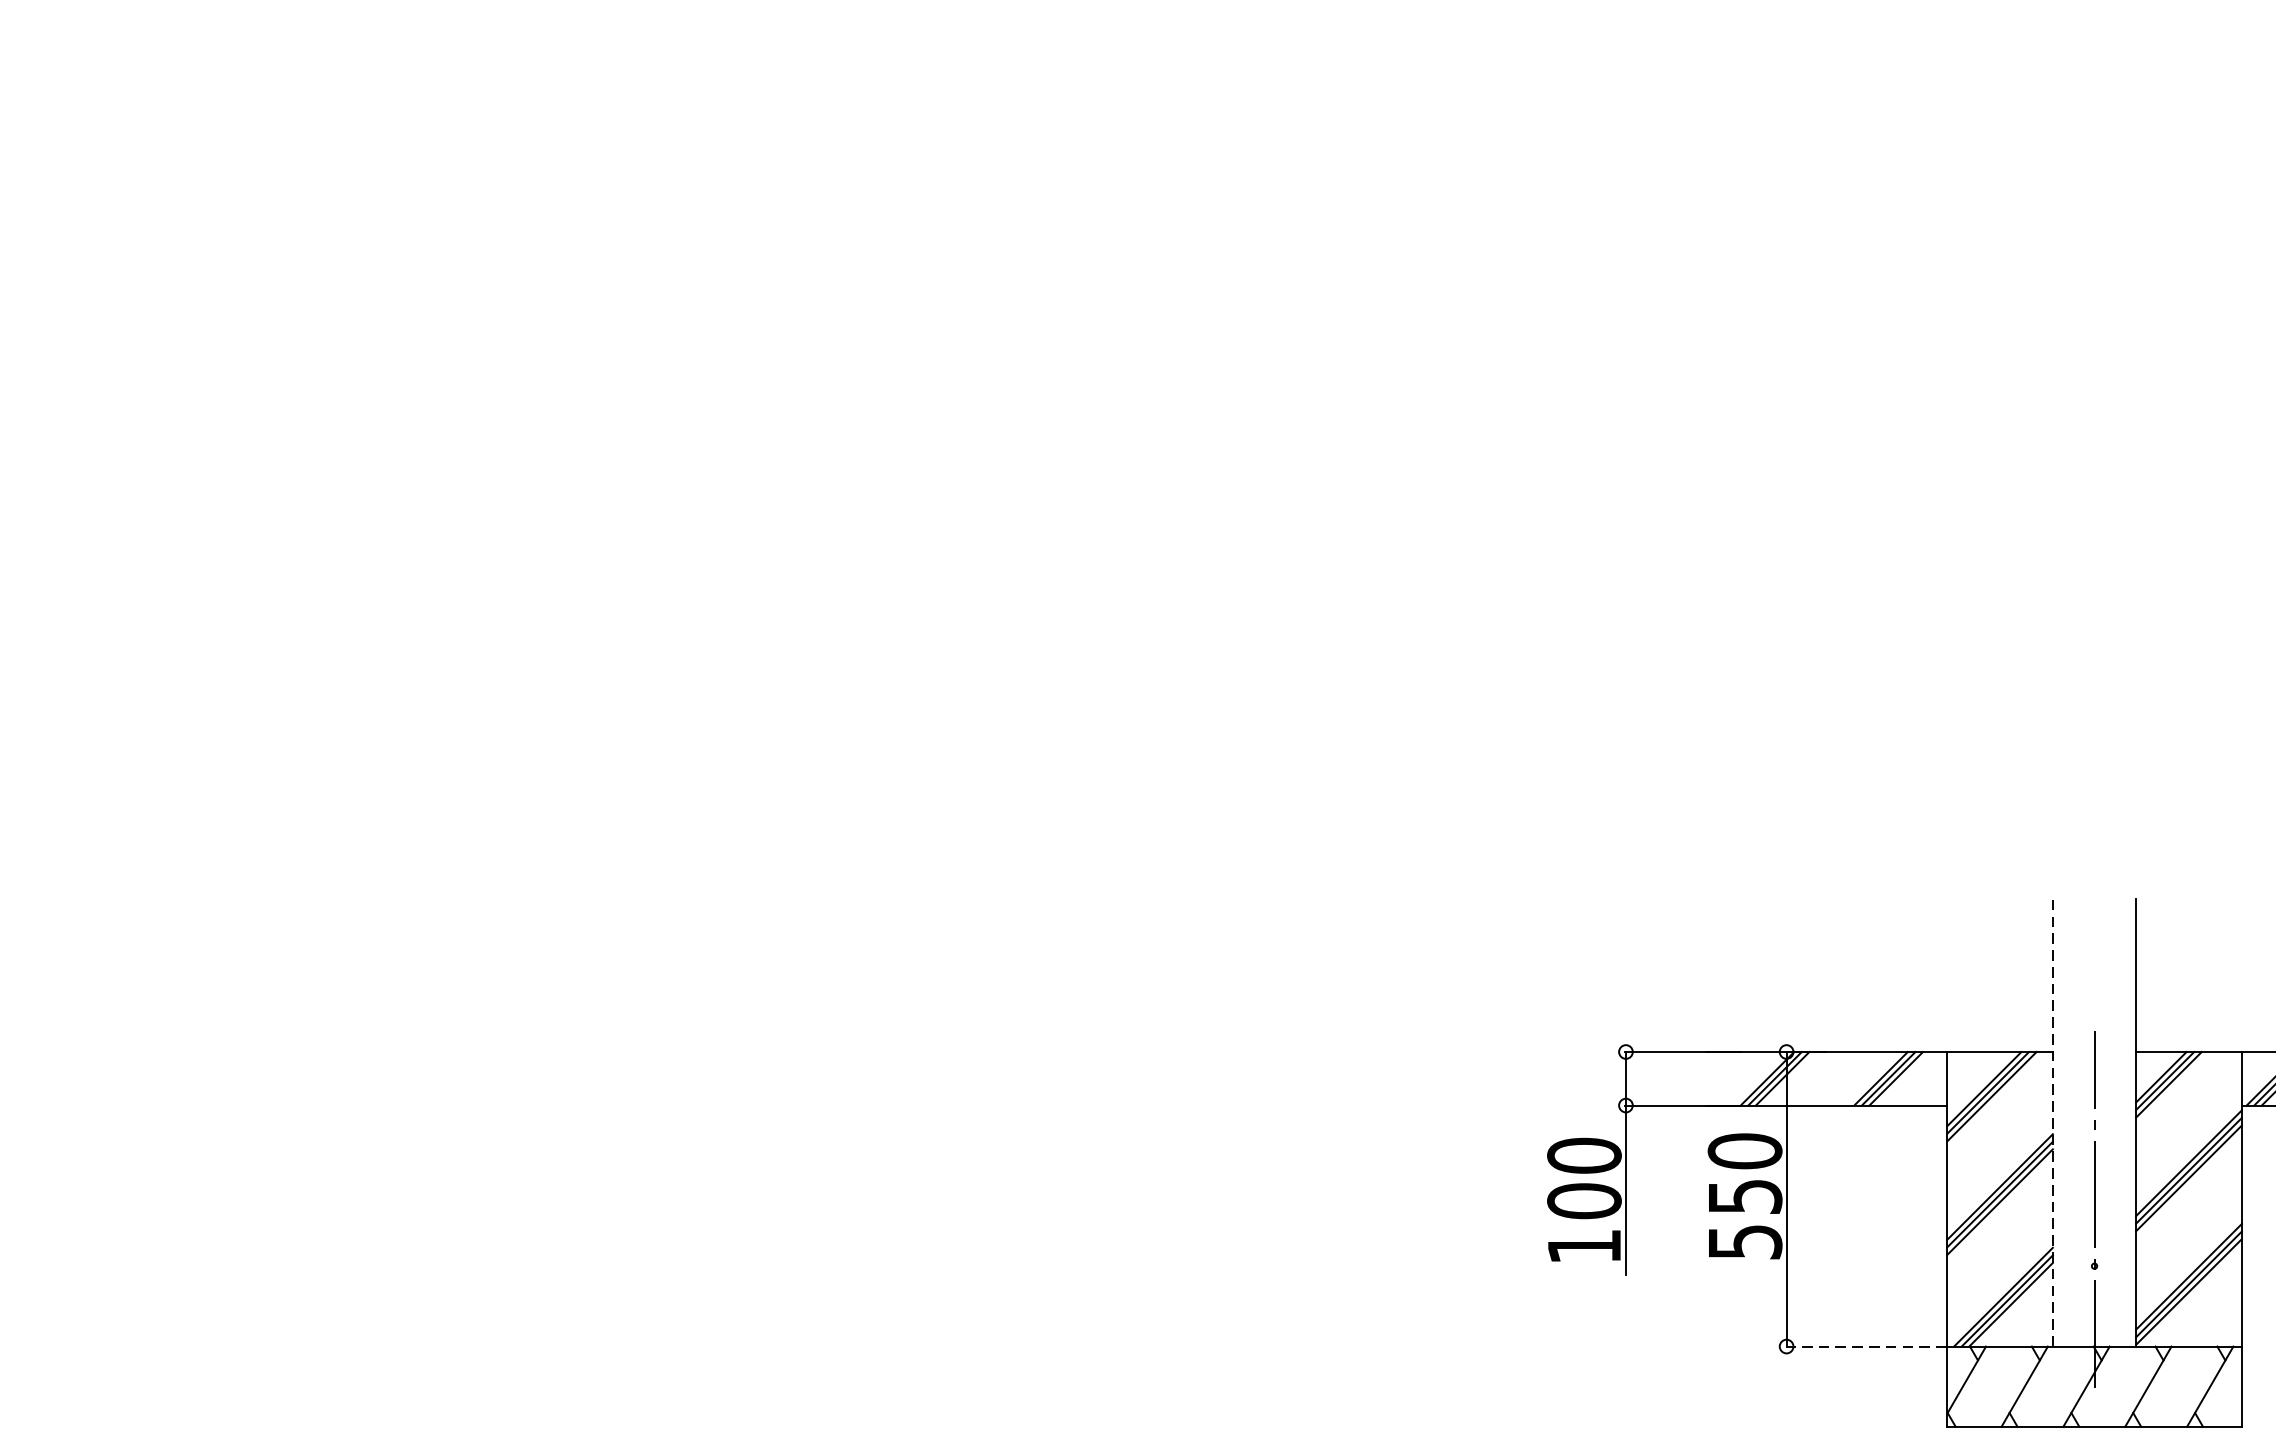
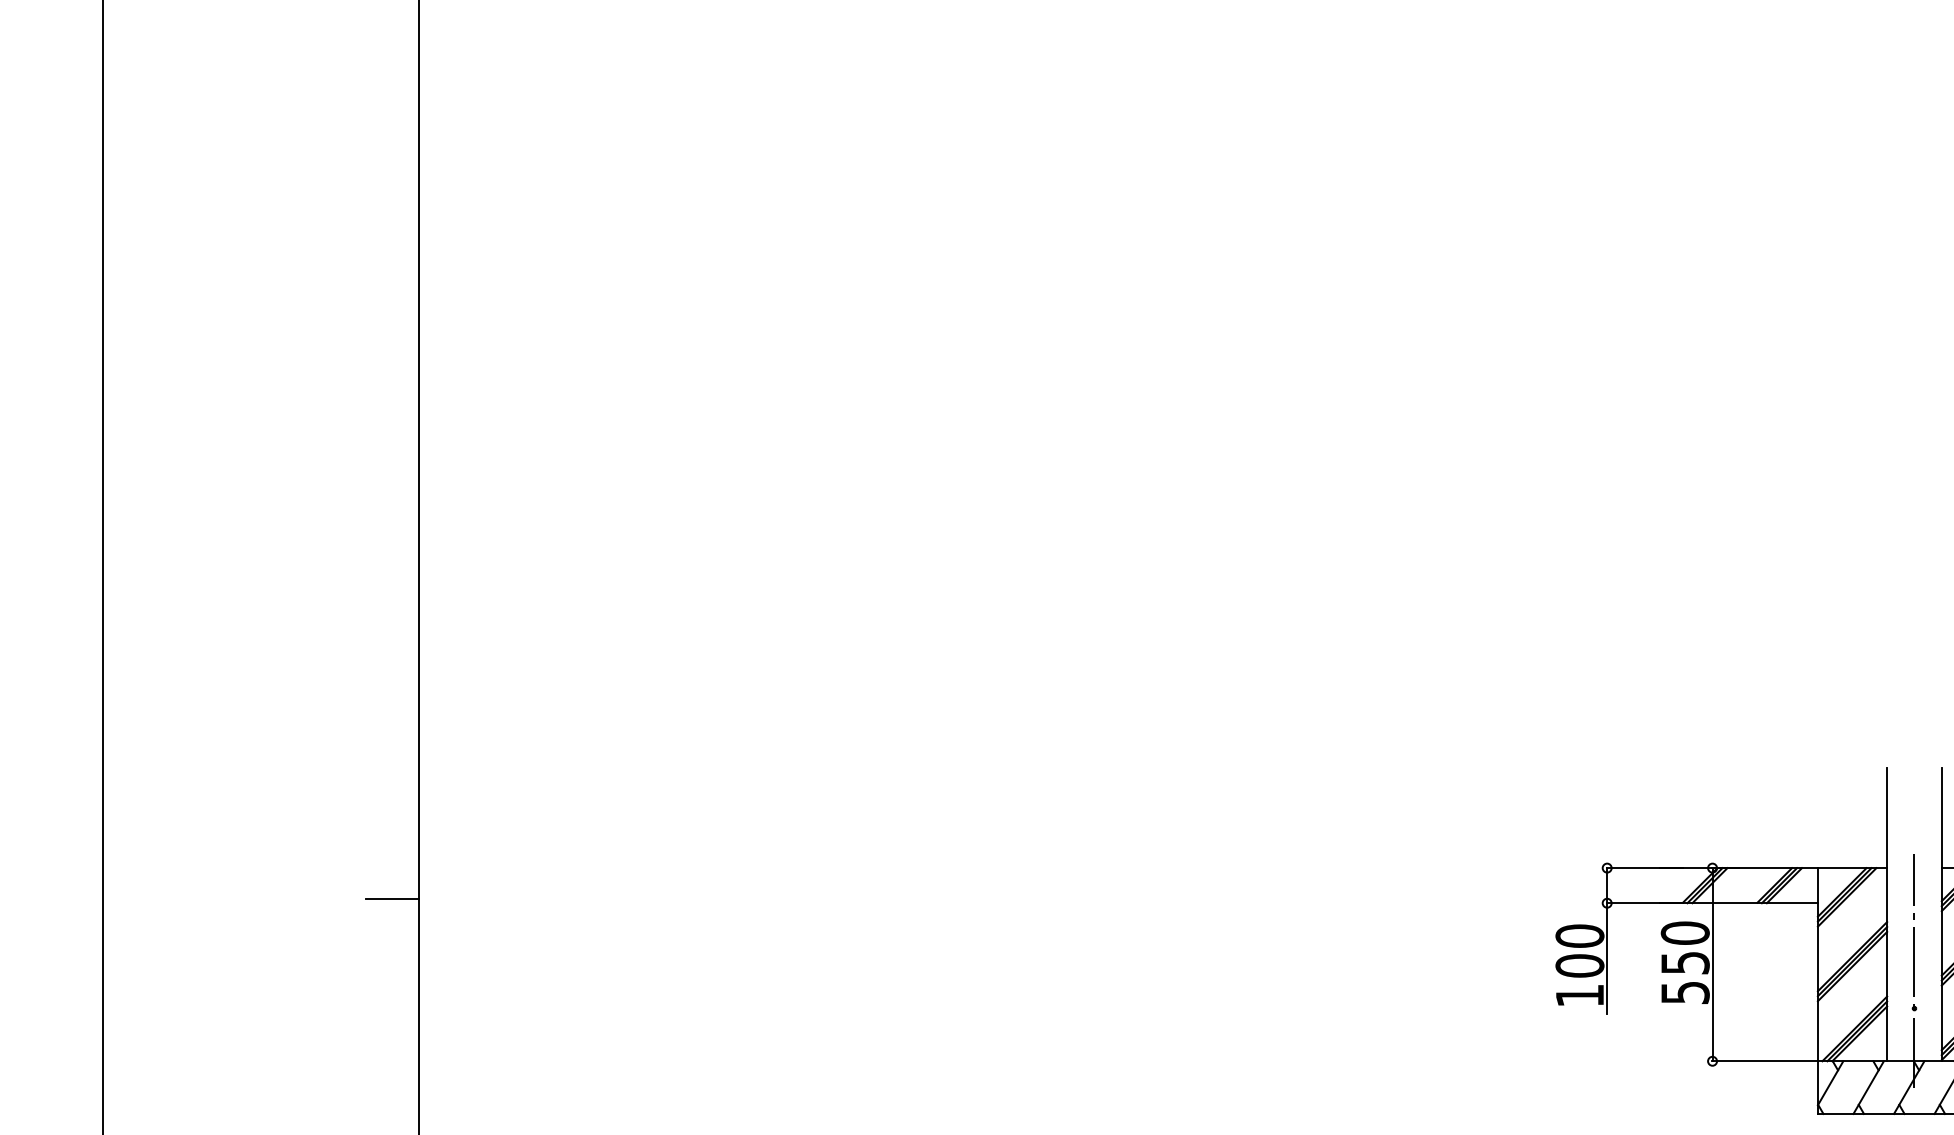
line: (2053, 1122) -> (1887, 914), dashed -> solid
line: (1865, 1346) -> (1764, 1061), dashed -> solid

